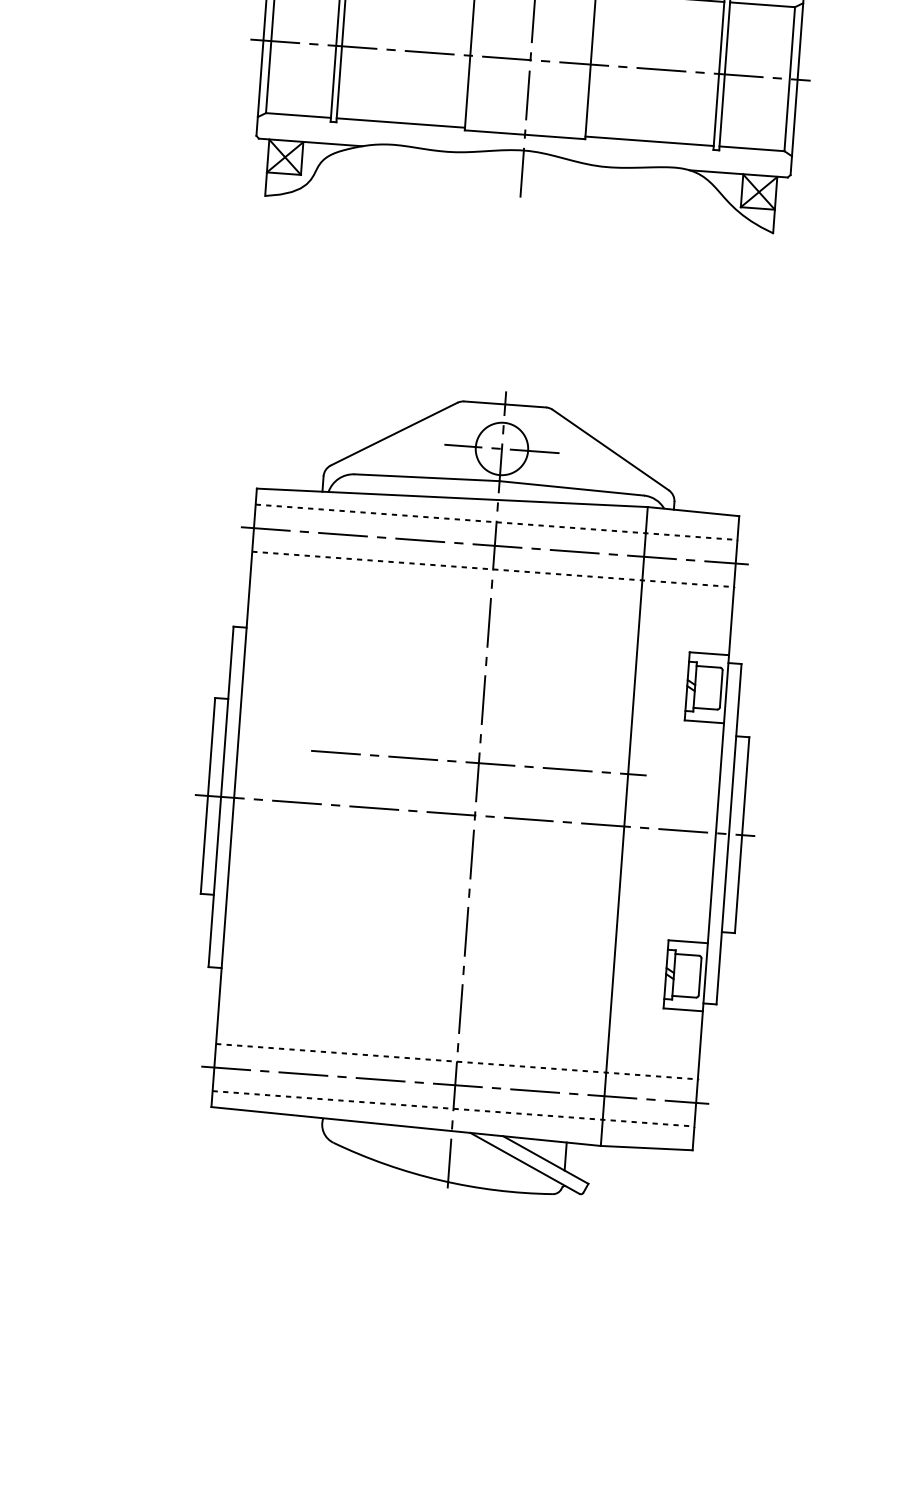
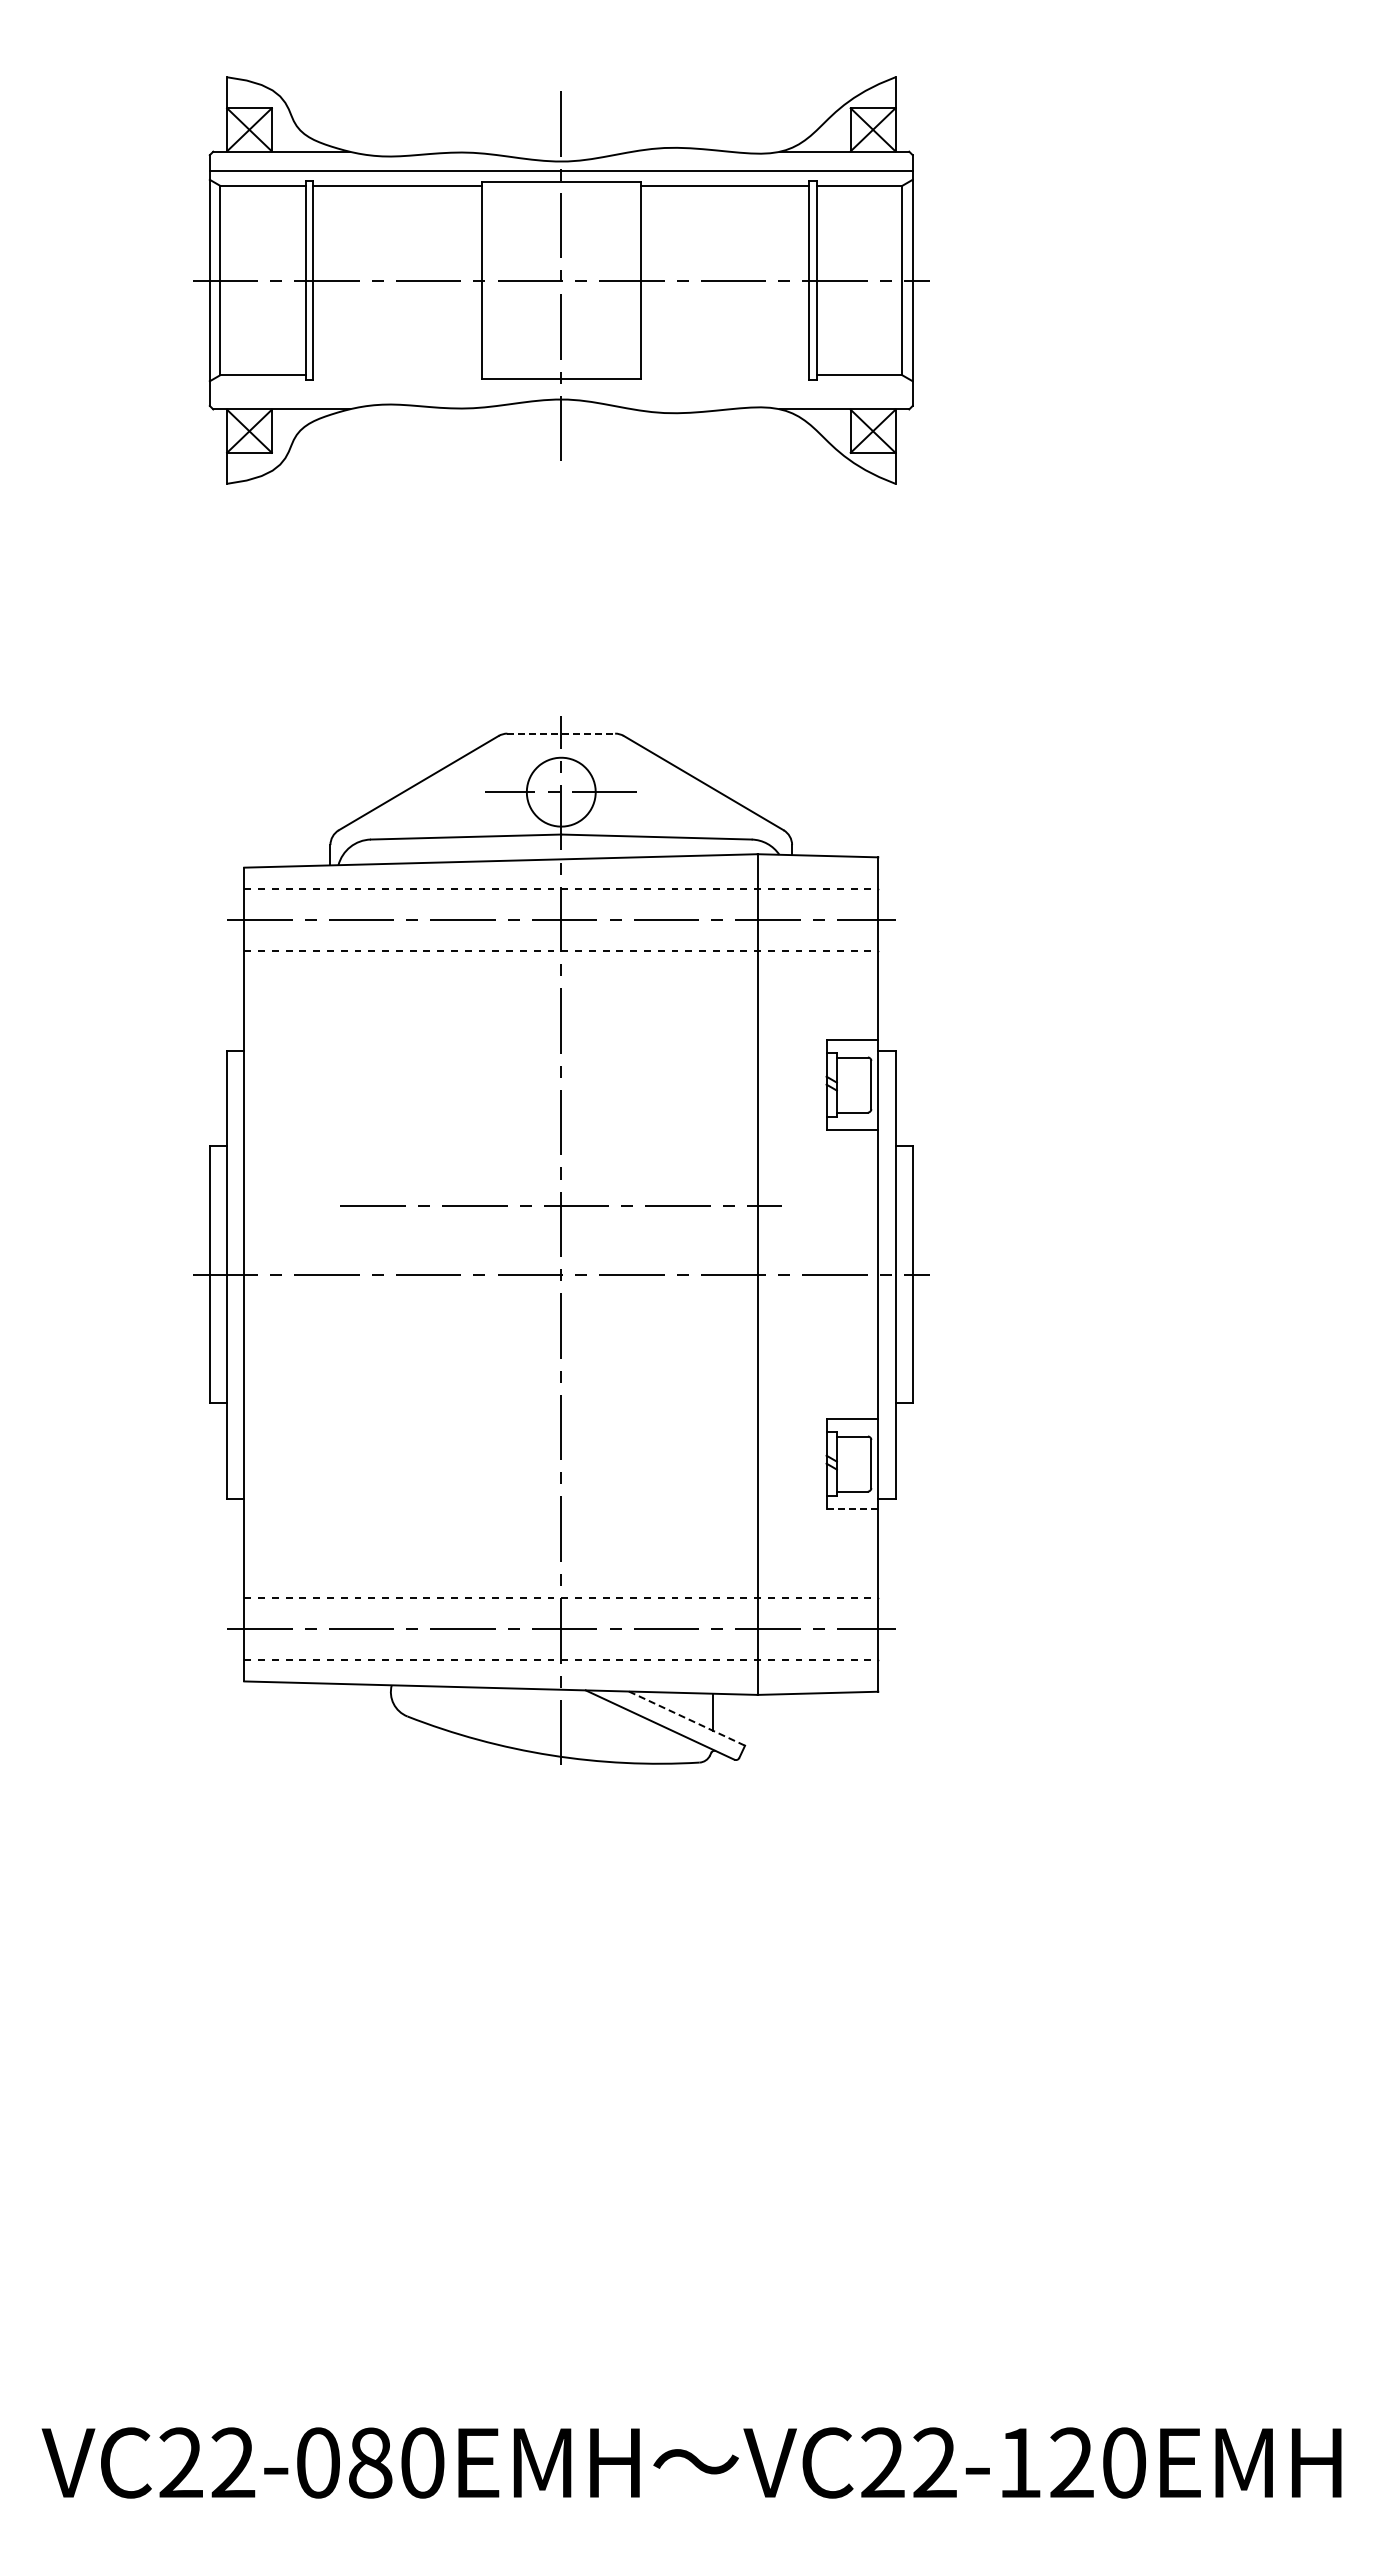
line: (400, 123) -> (397, 375), removed
line: (649, 141) -> (724, 375), removed
line: (505, 404) -> (561, 733), solid -> dashed
line: (683, 1009) -> (852, 1508), solid -> dashed
line: (546, 1159) -> (687, 1718), solid -> dashed

